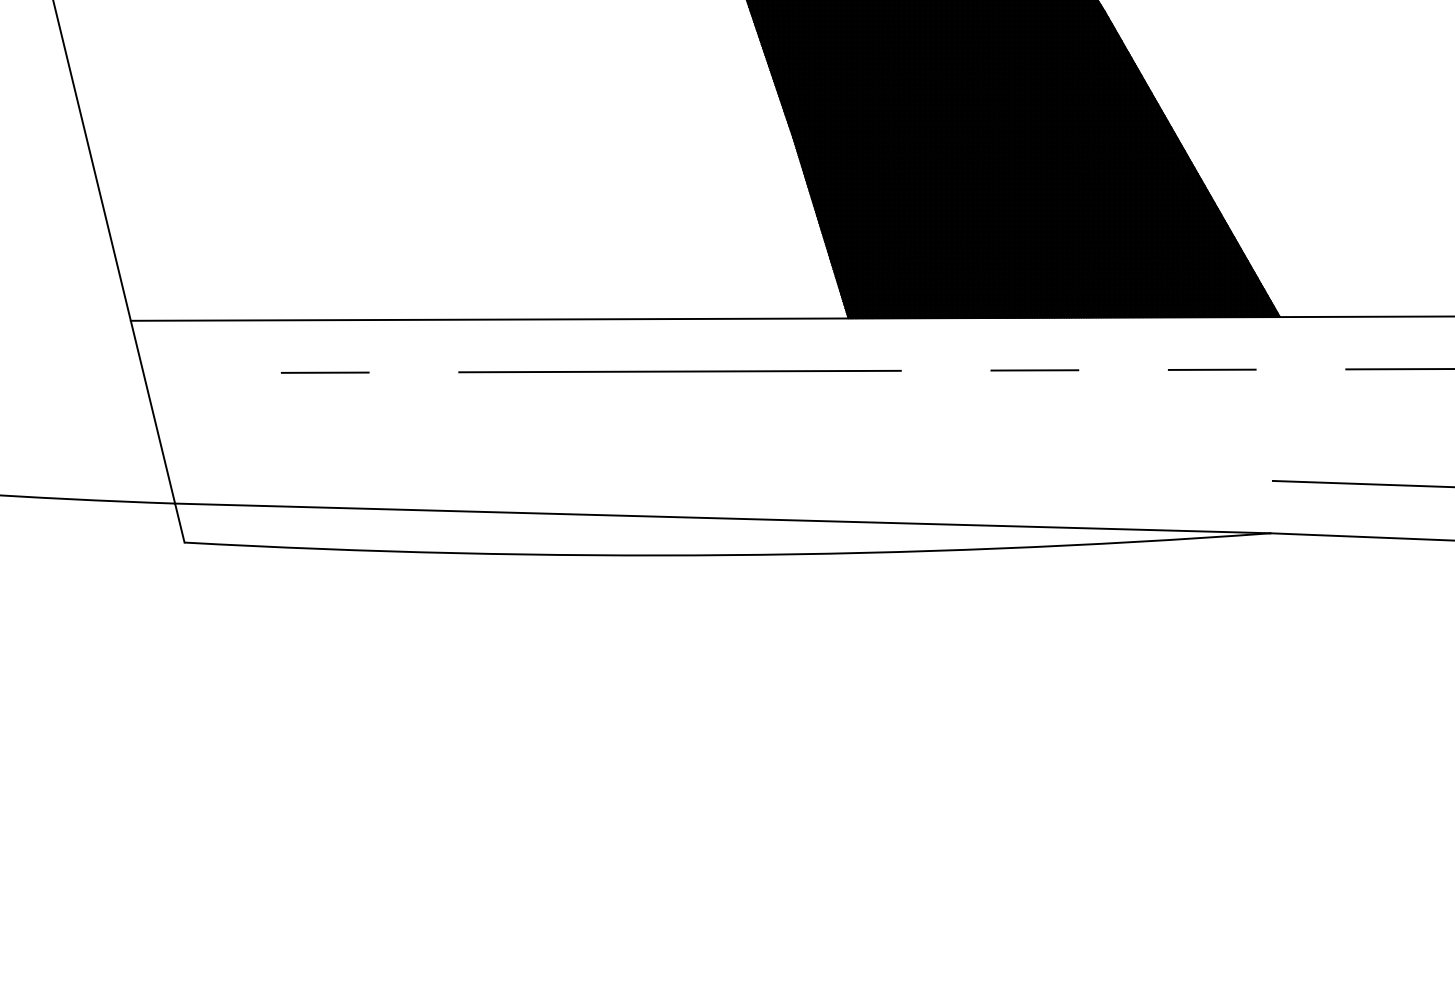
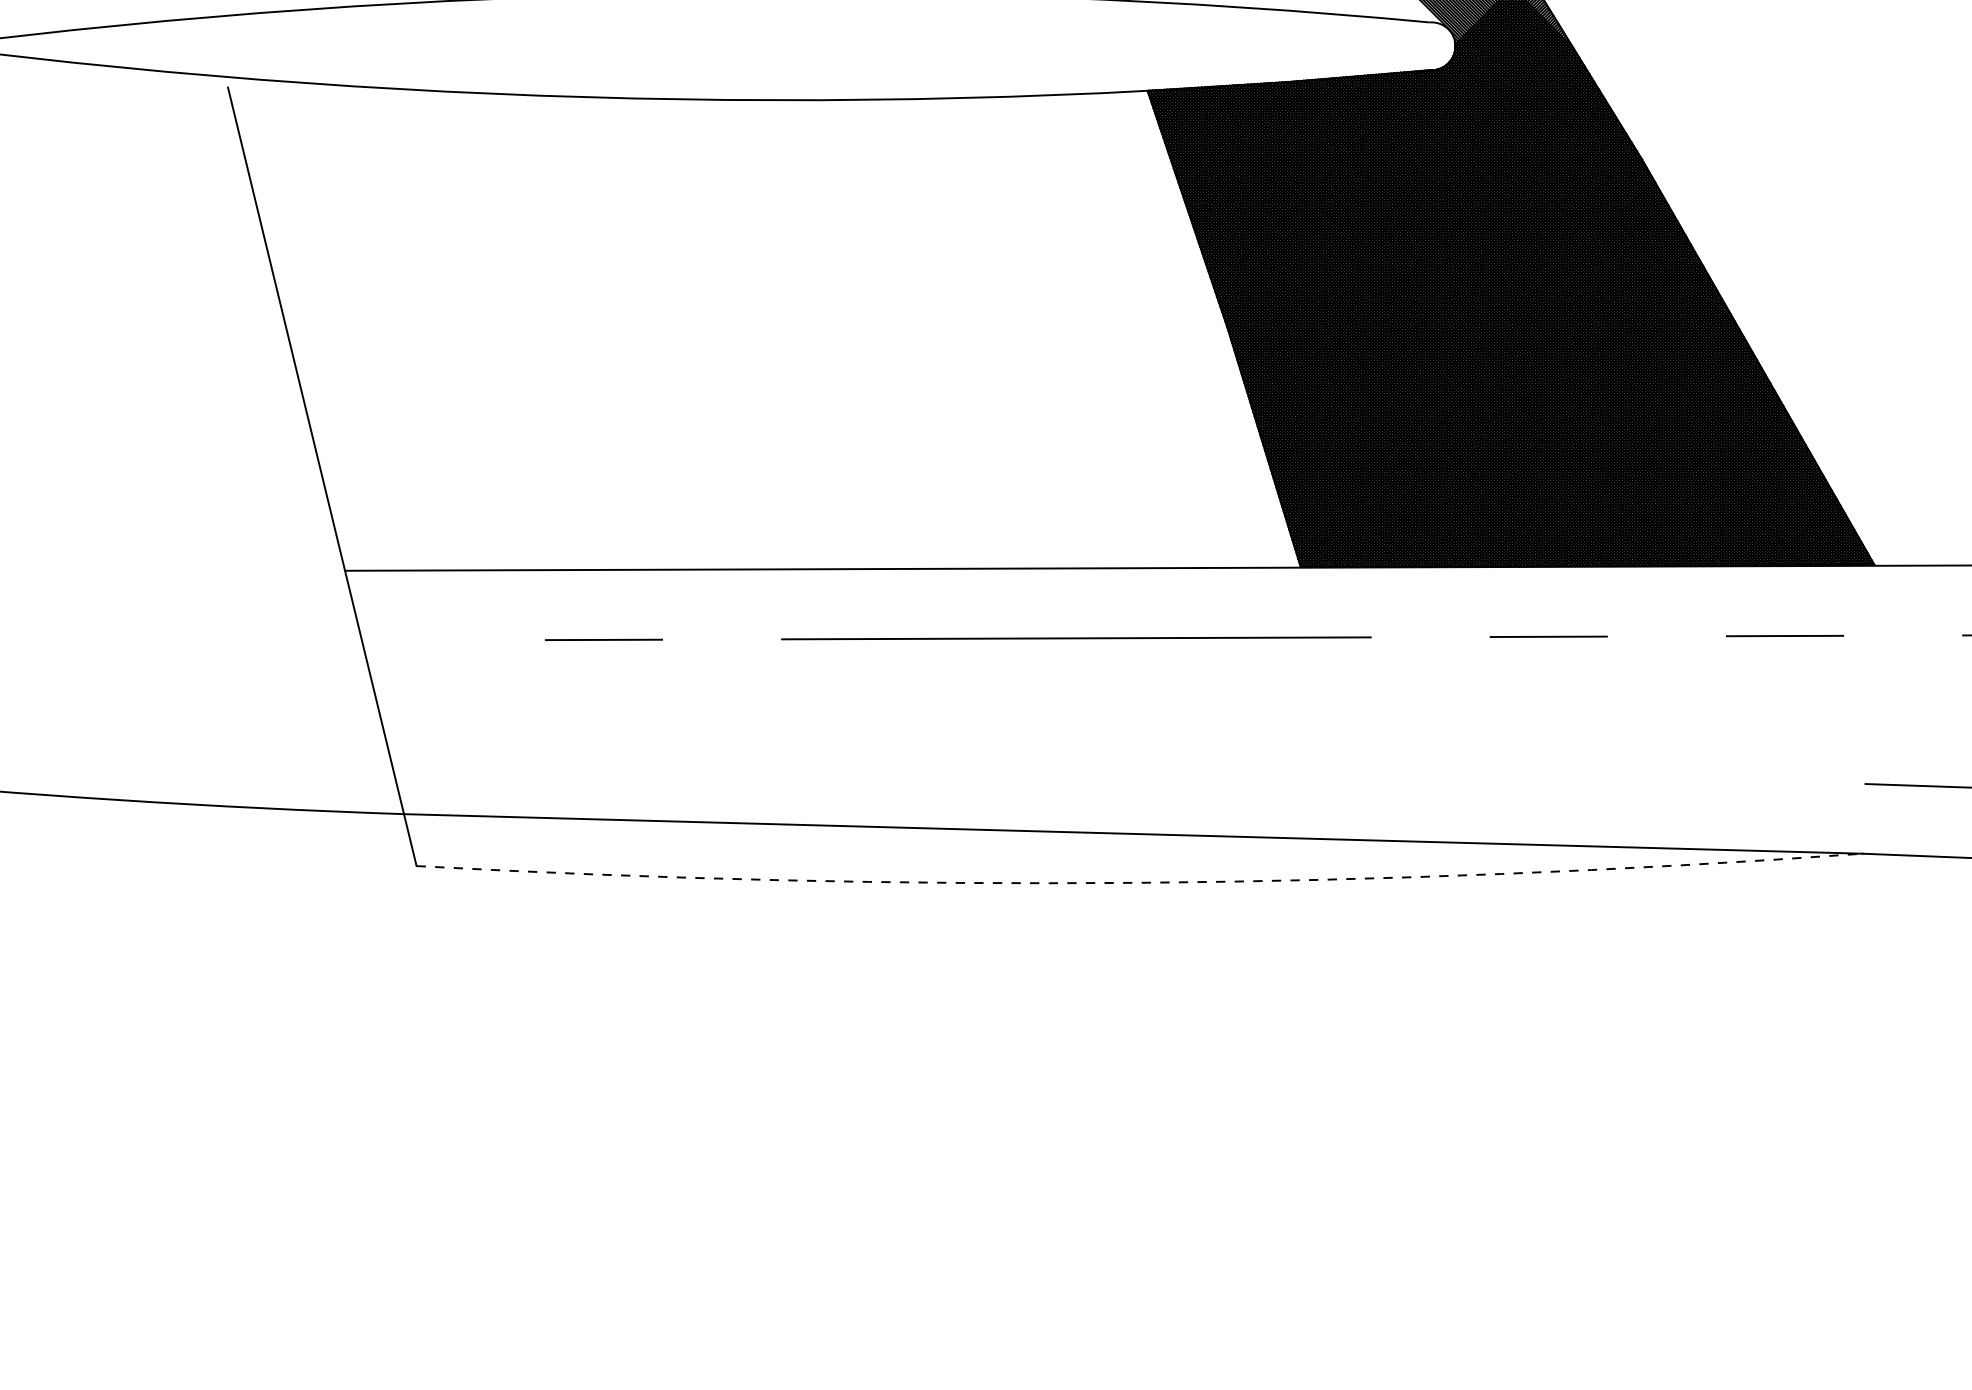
arc: (727, 554) -> (1139, 882), solid -> dashed

